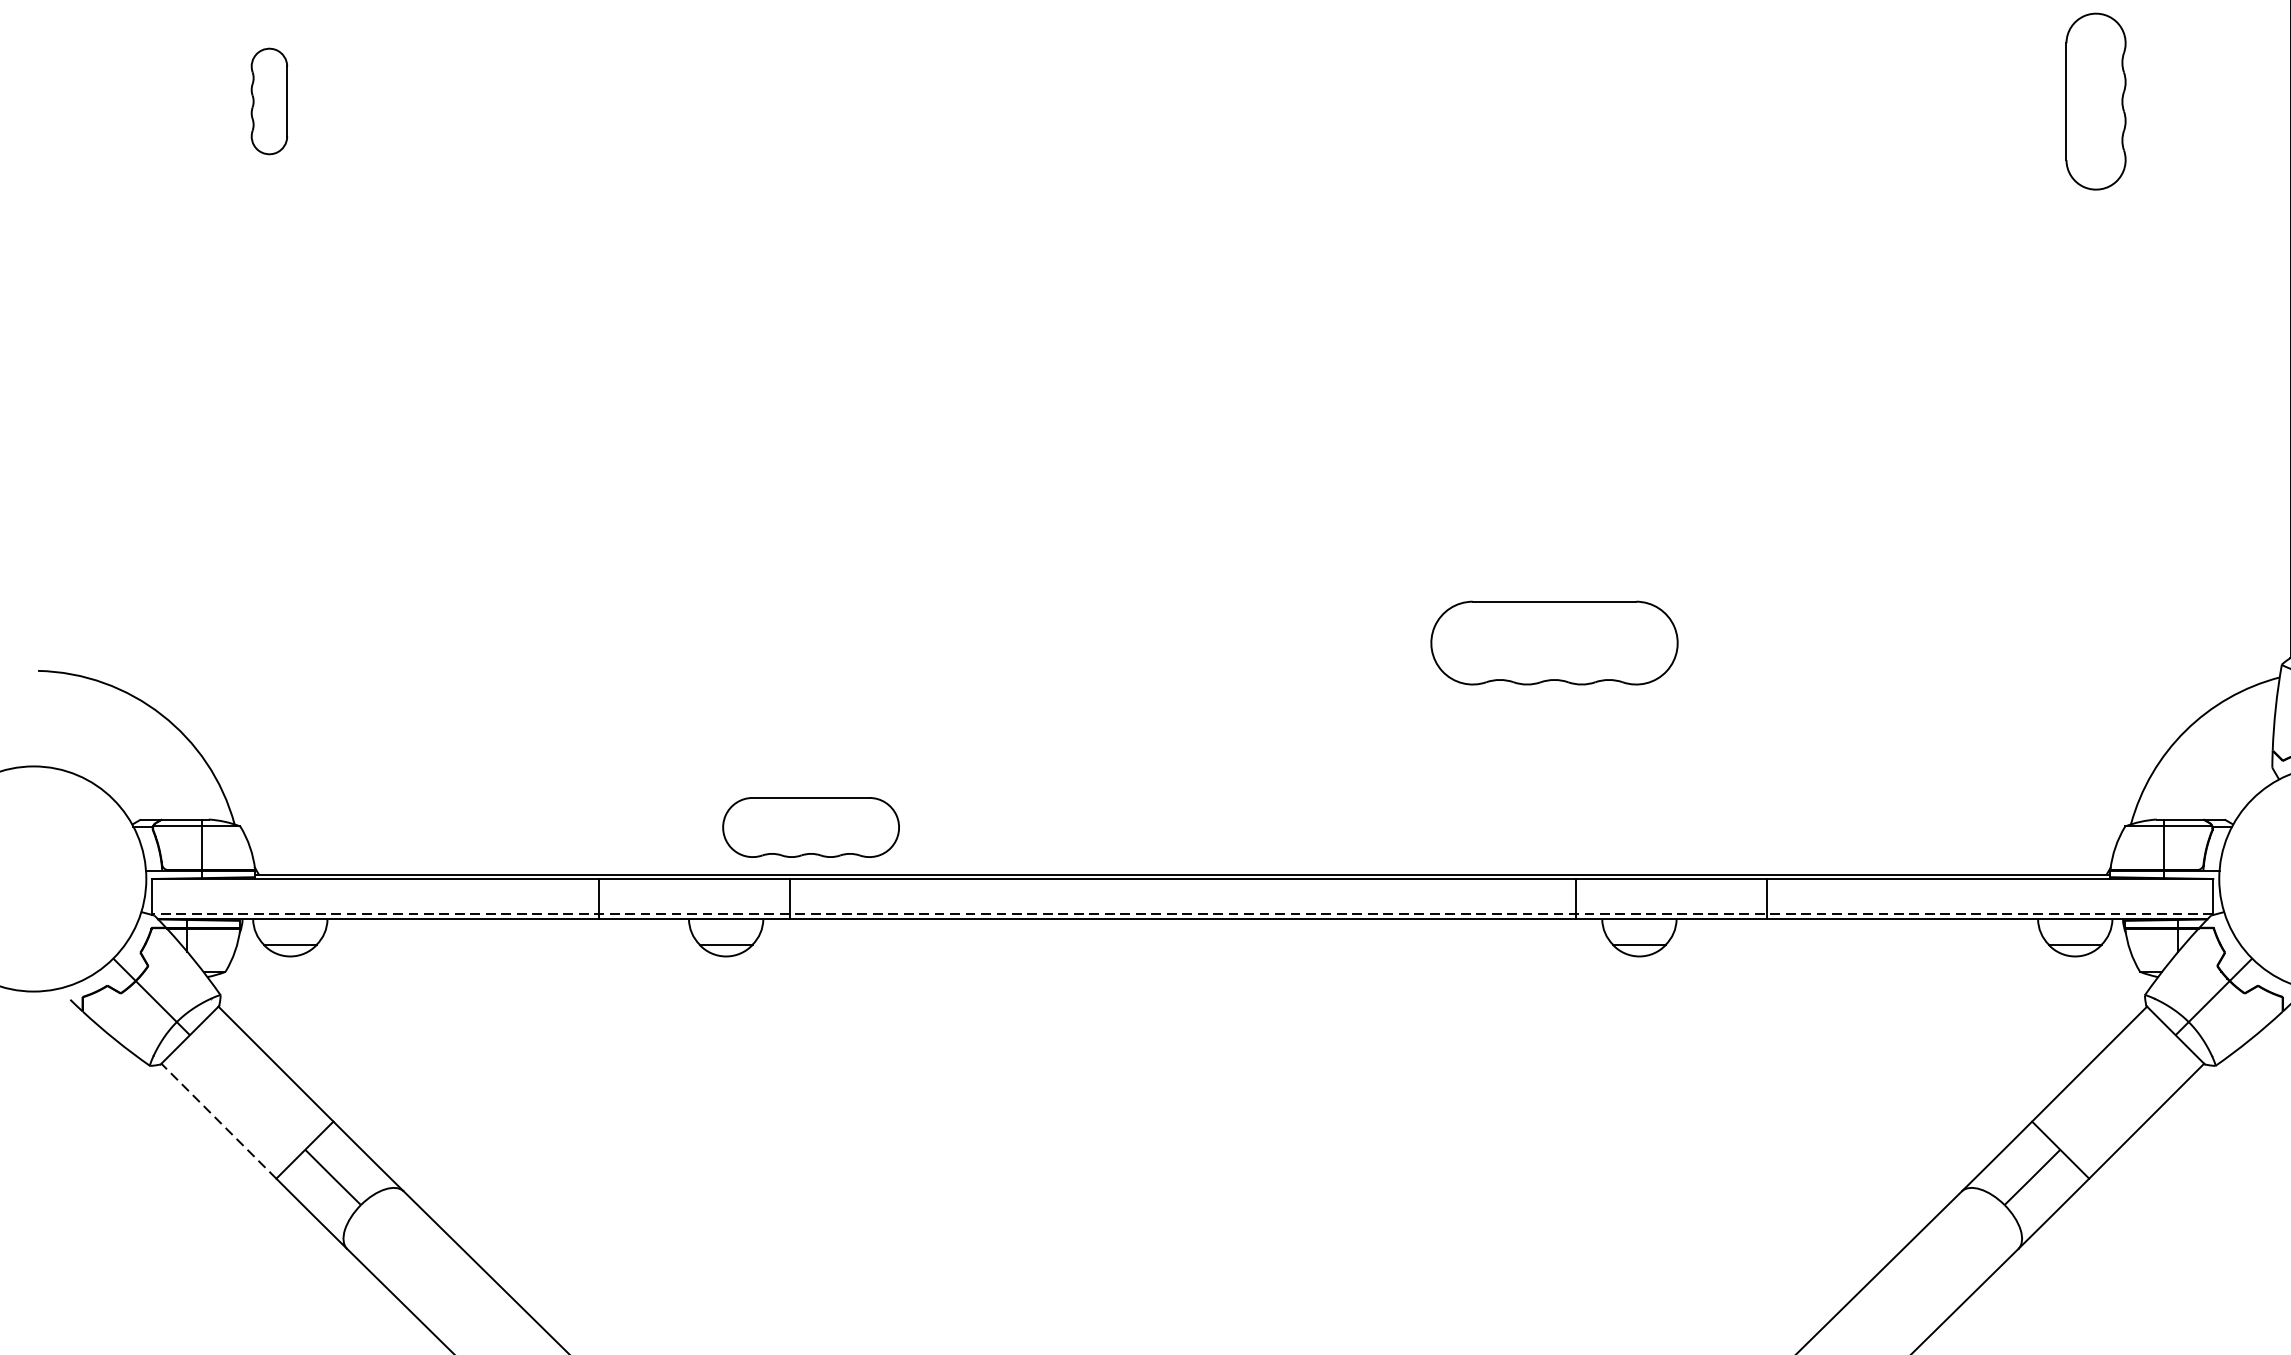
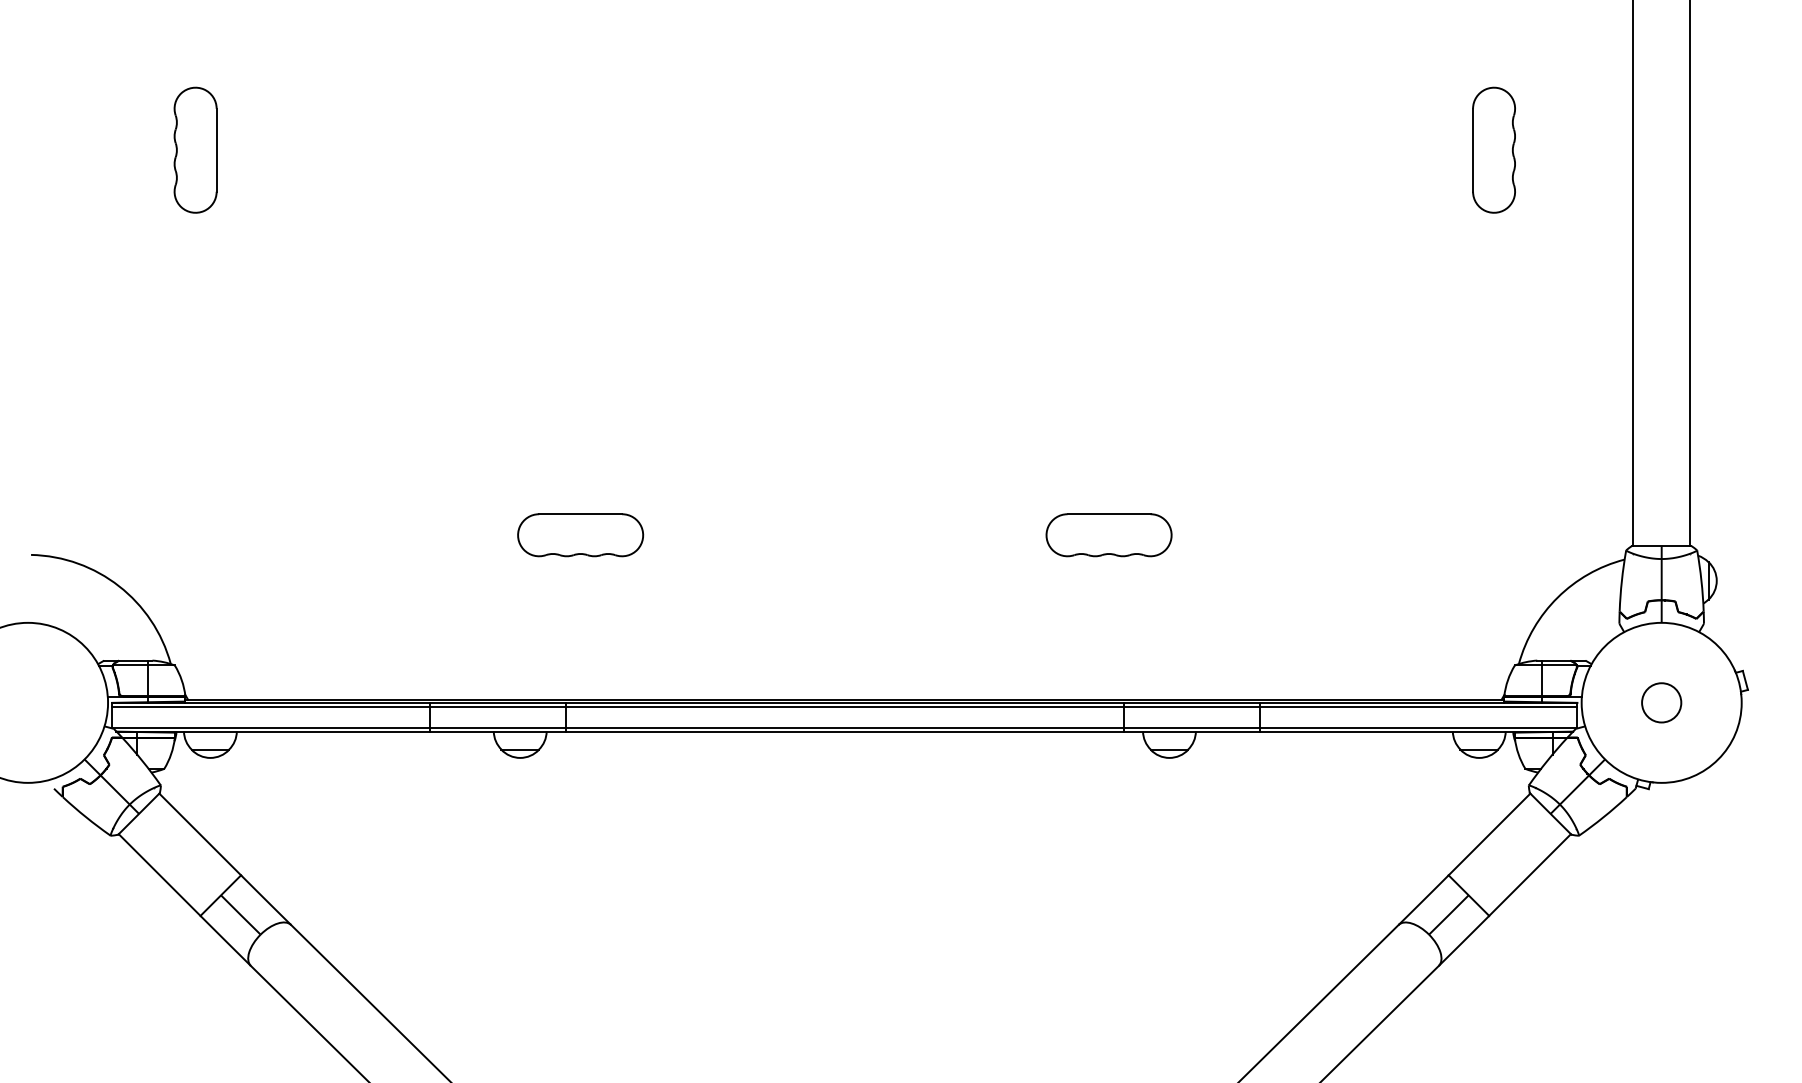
part: (269, 100) -> (195, 149), size x1.67
part: (1553, 643) -> (1108, 535), size x0.71
part: (810, 827) -> (580, 535), moved
line: (1182, 884) -> (844, 706), added
line: (1182, 913) -> (844, 727), dashed -> solid
line: (218, 1121) -> (159, 875), dashed -> solid

